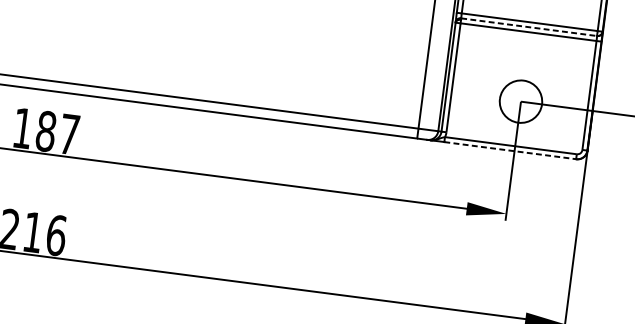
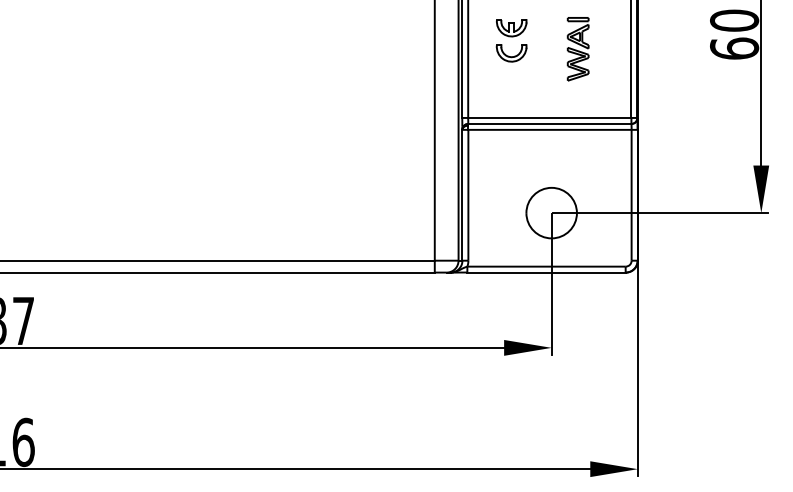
line: (528, 26) -> (549, 123), dashed -> solid
line: (511, 150) -> (547, 272), dashed -> solid

